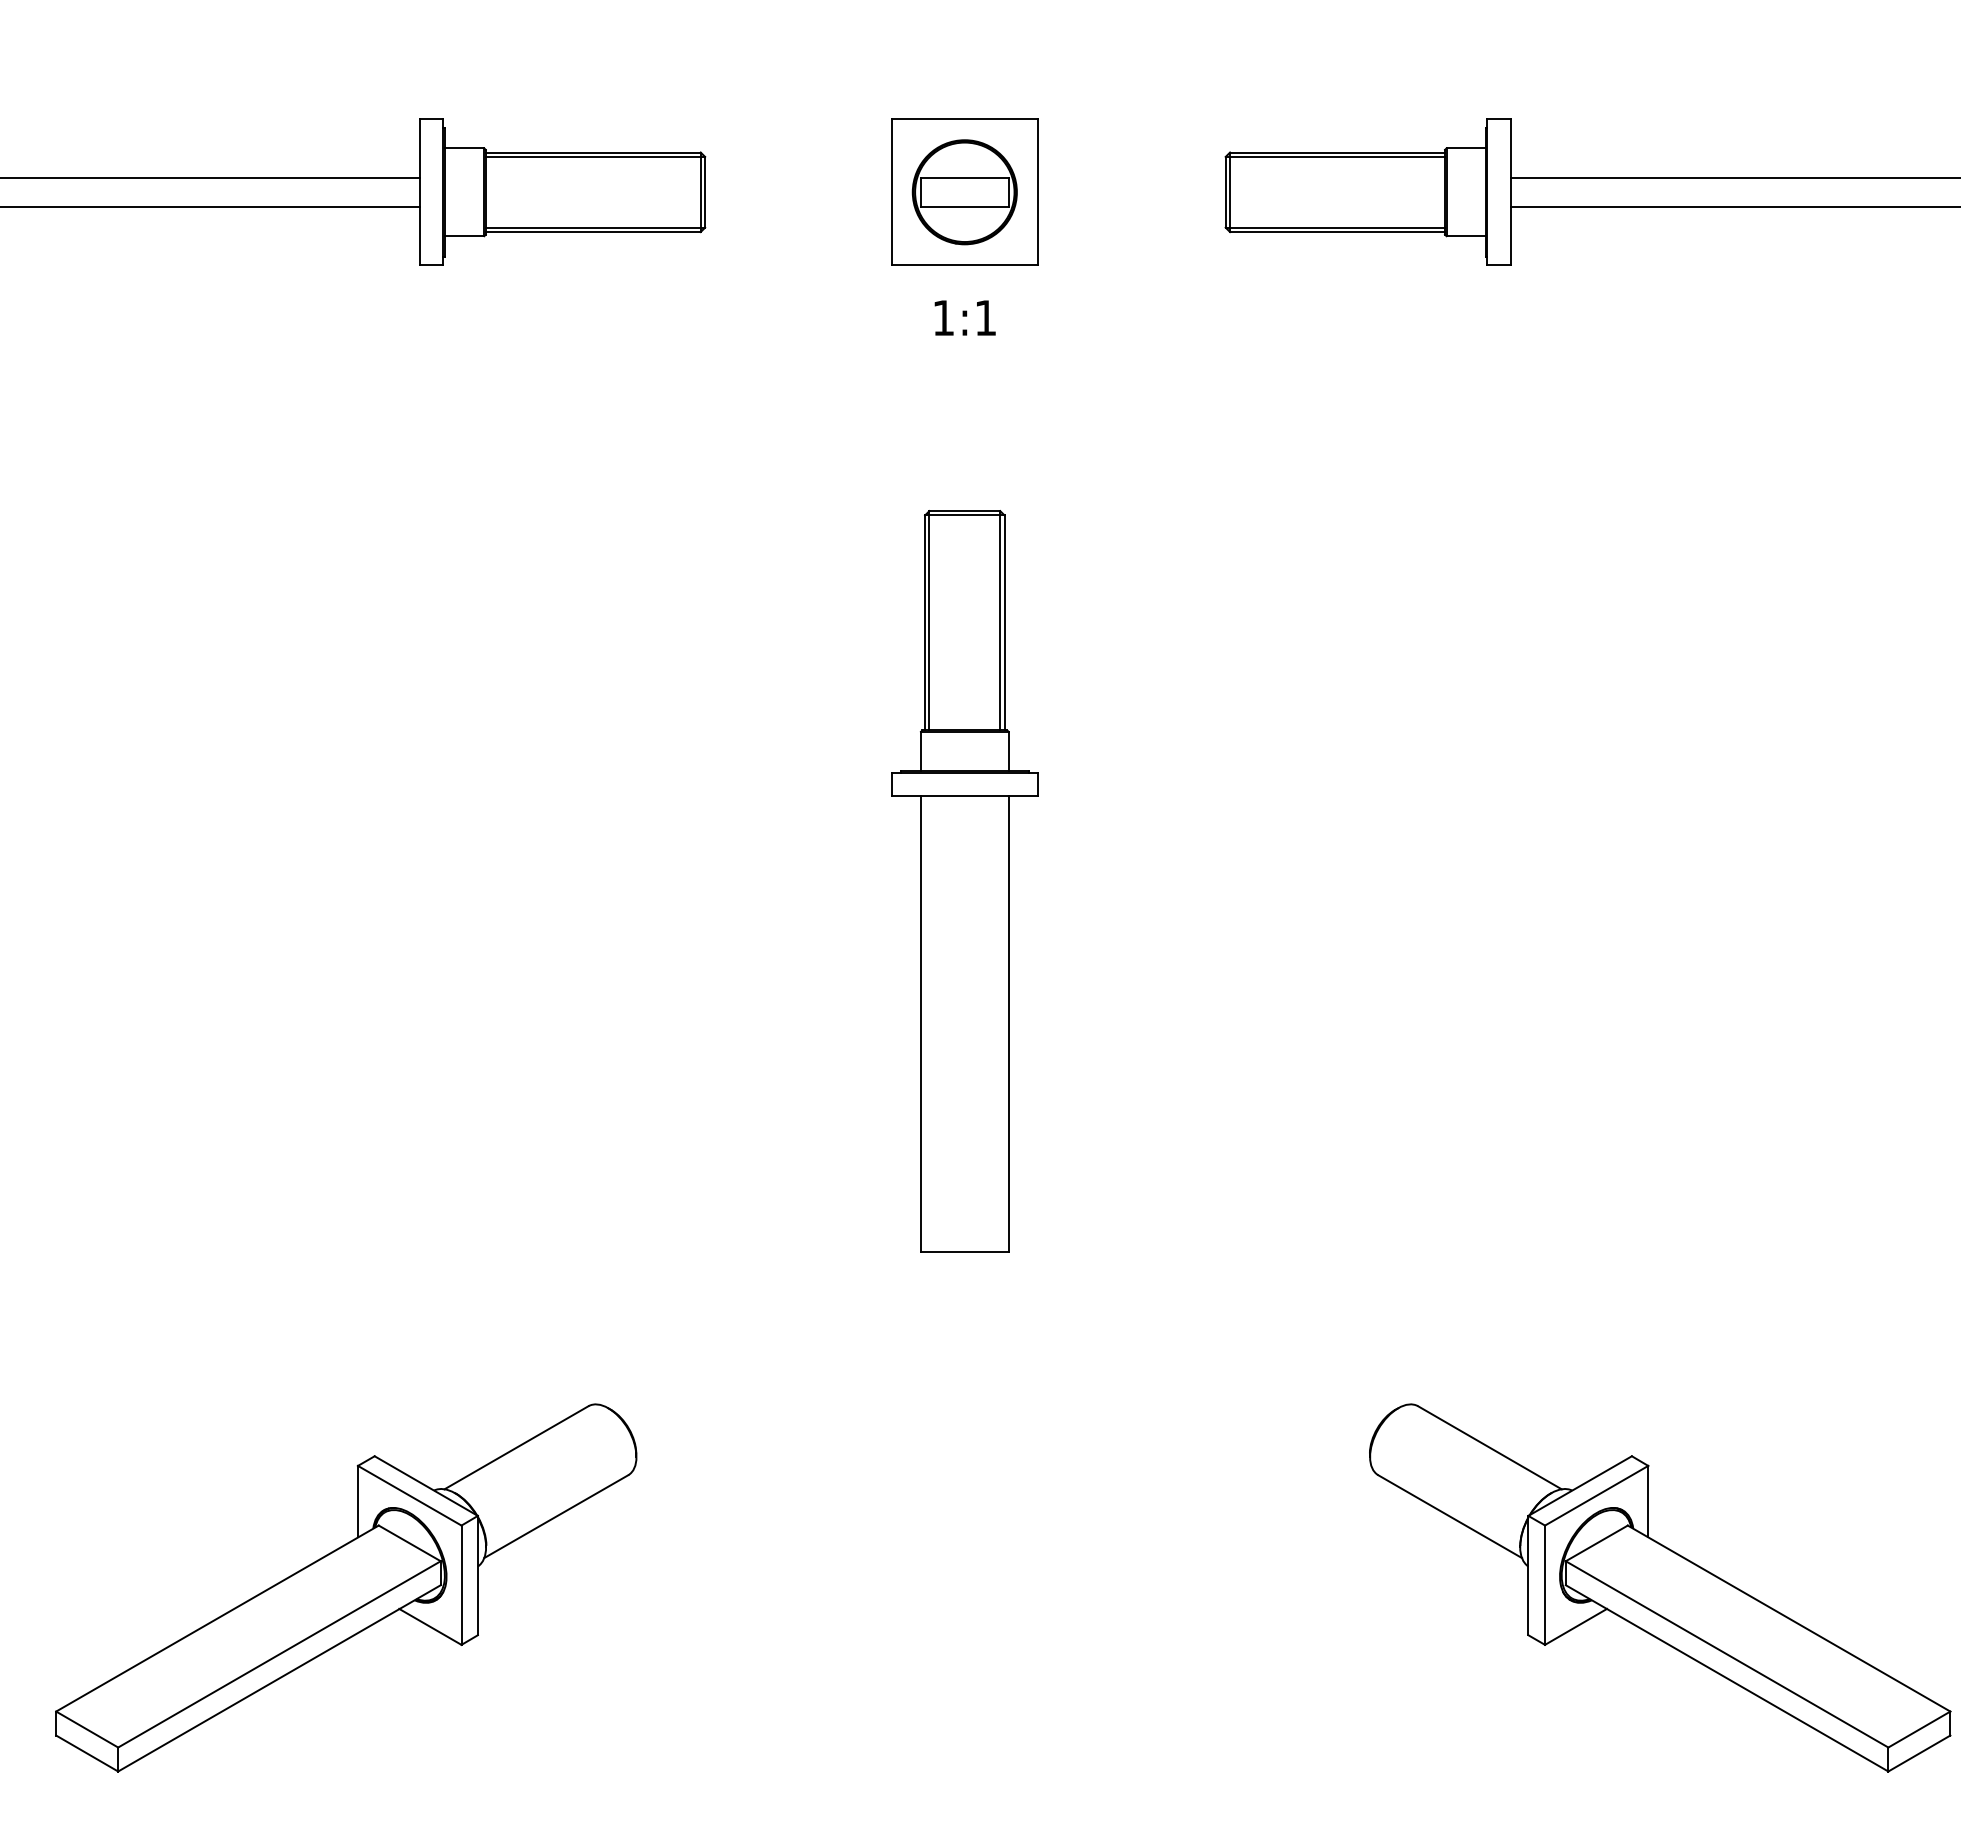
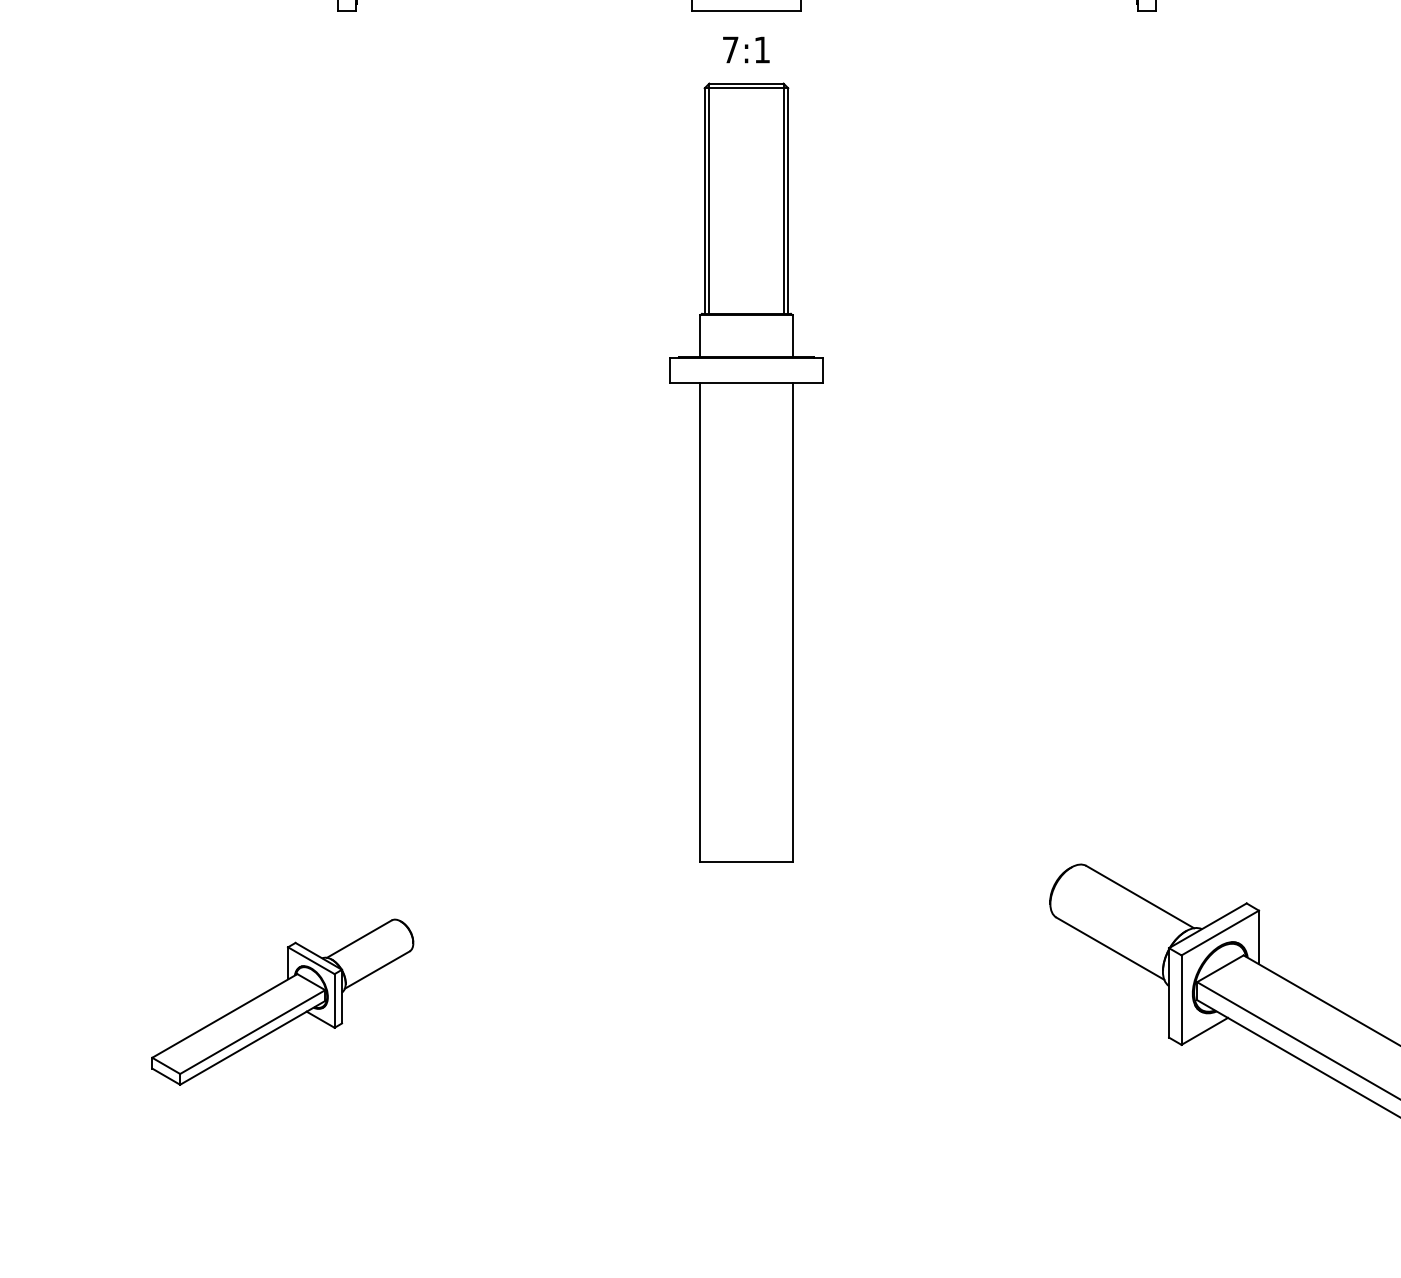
text: (943, 317) -> (730, 49), 1:1 -> 7:1
part: (964, 881) -> (746, 472), size x1.4
part: (346, 1587) -> (282, 1001), size x0.6

